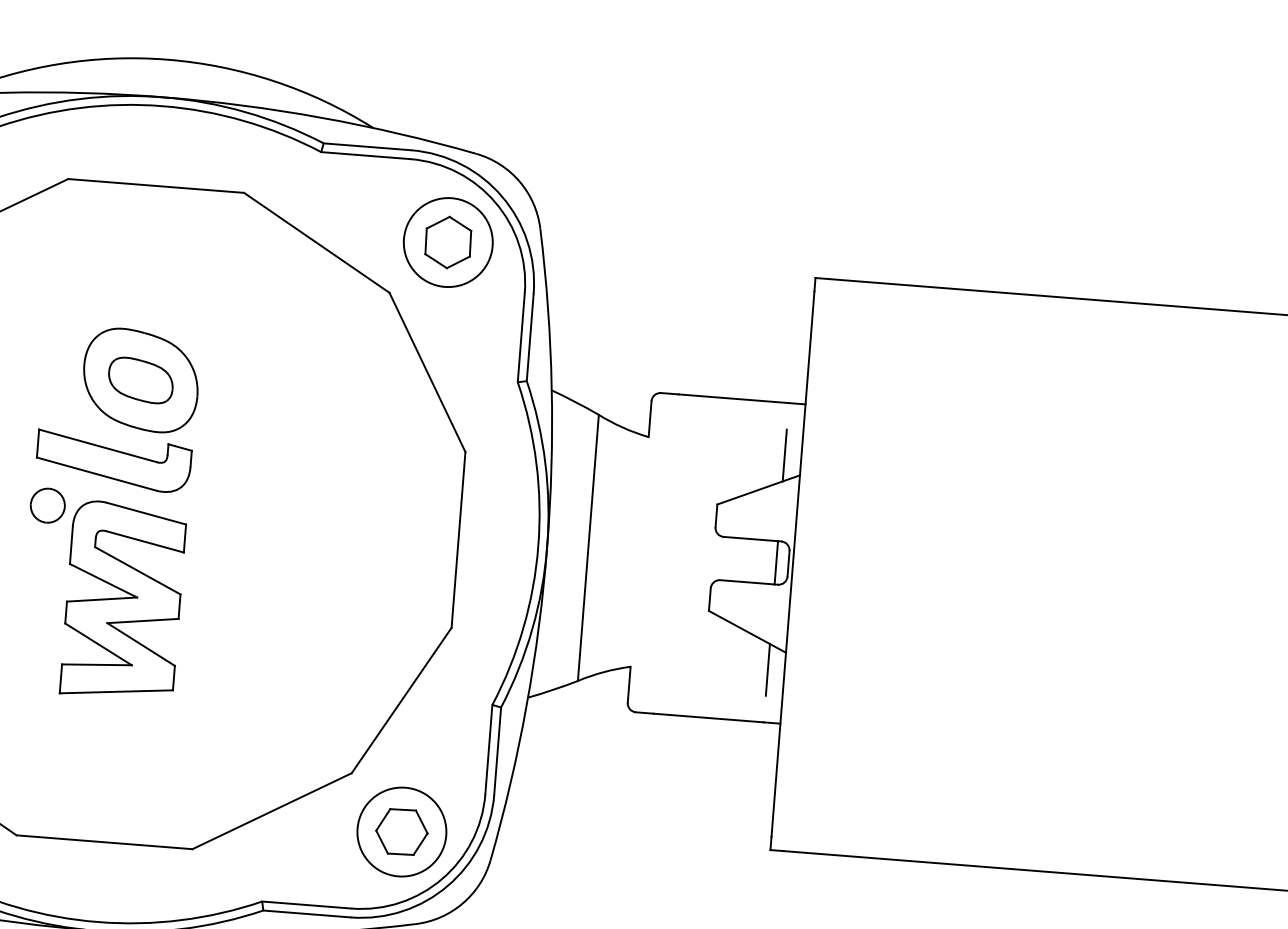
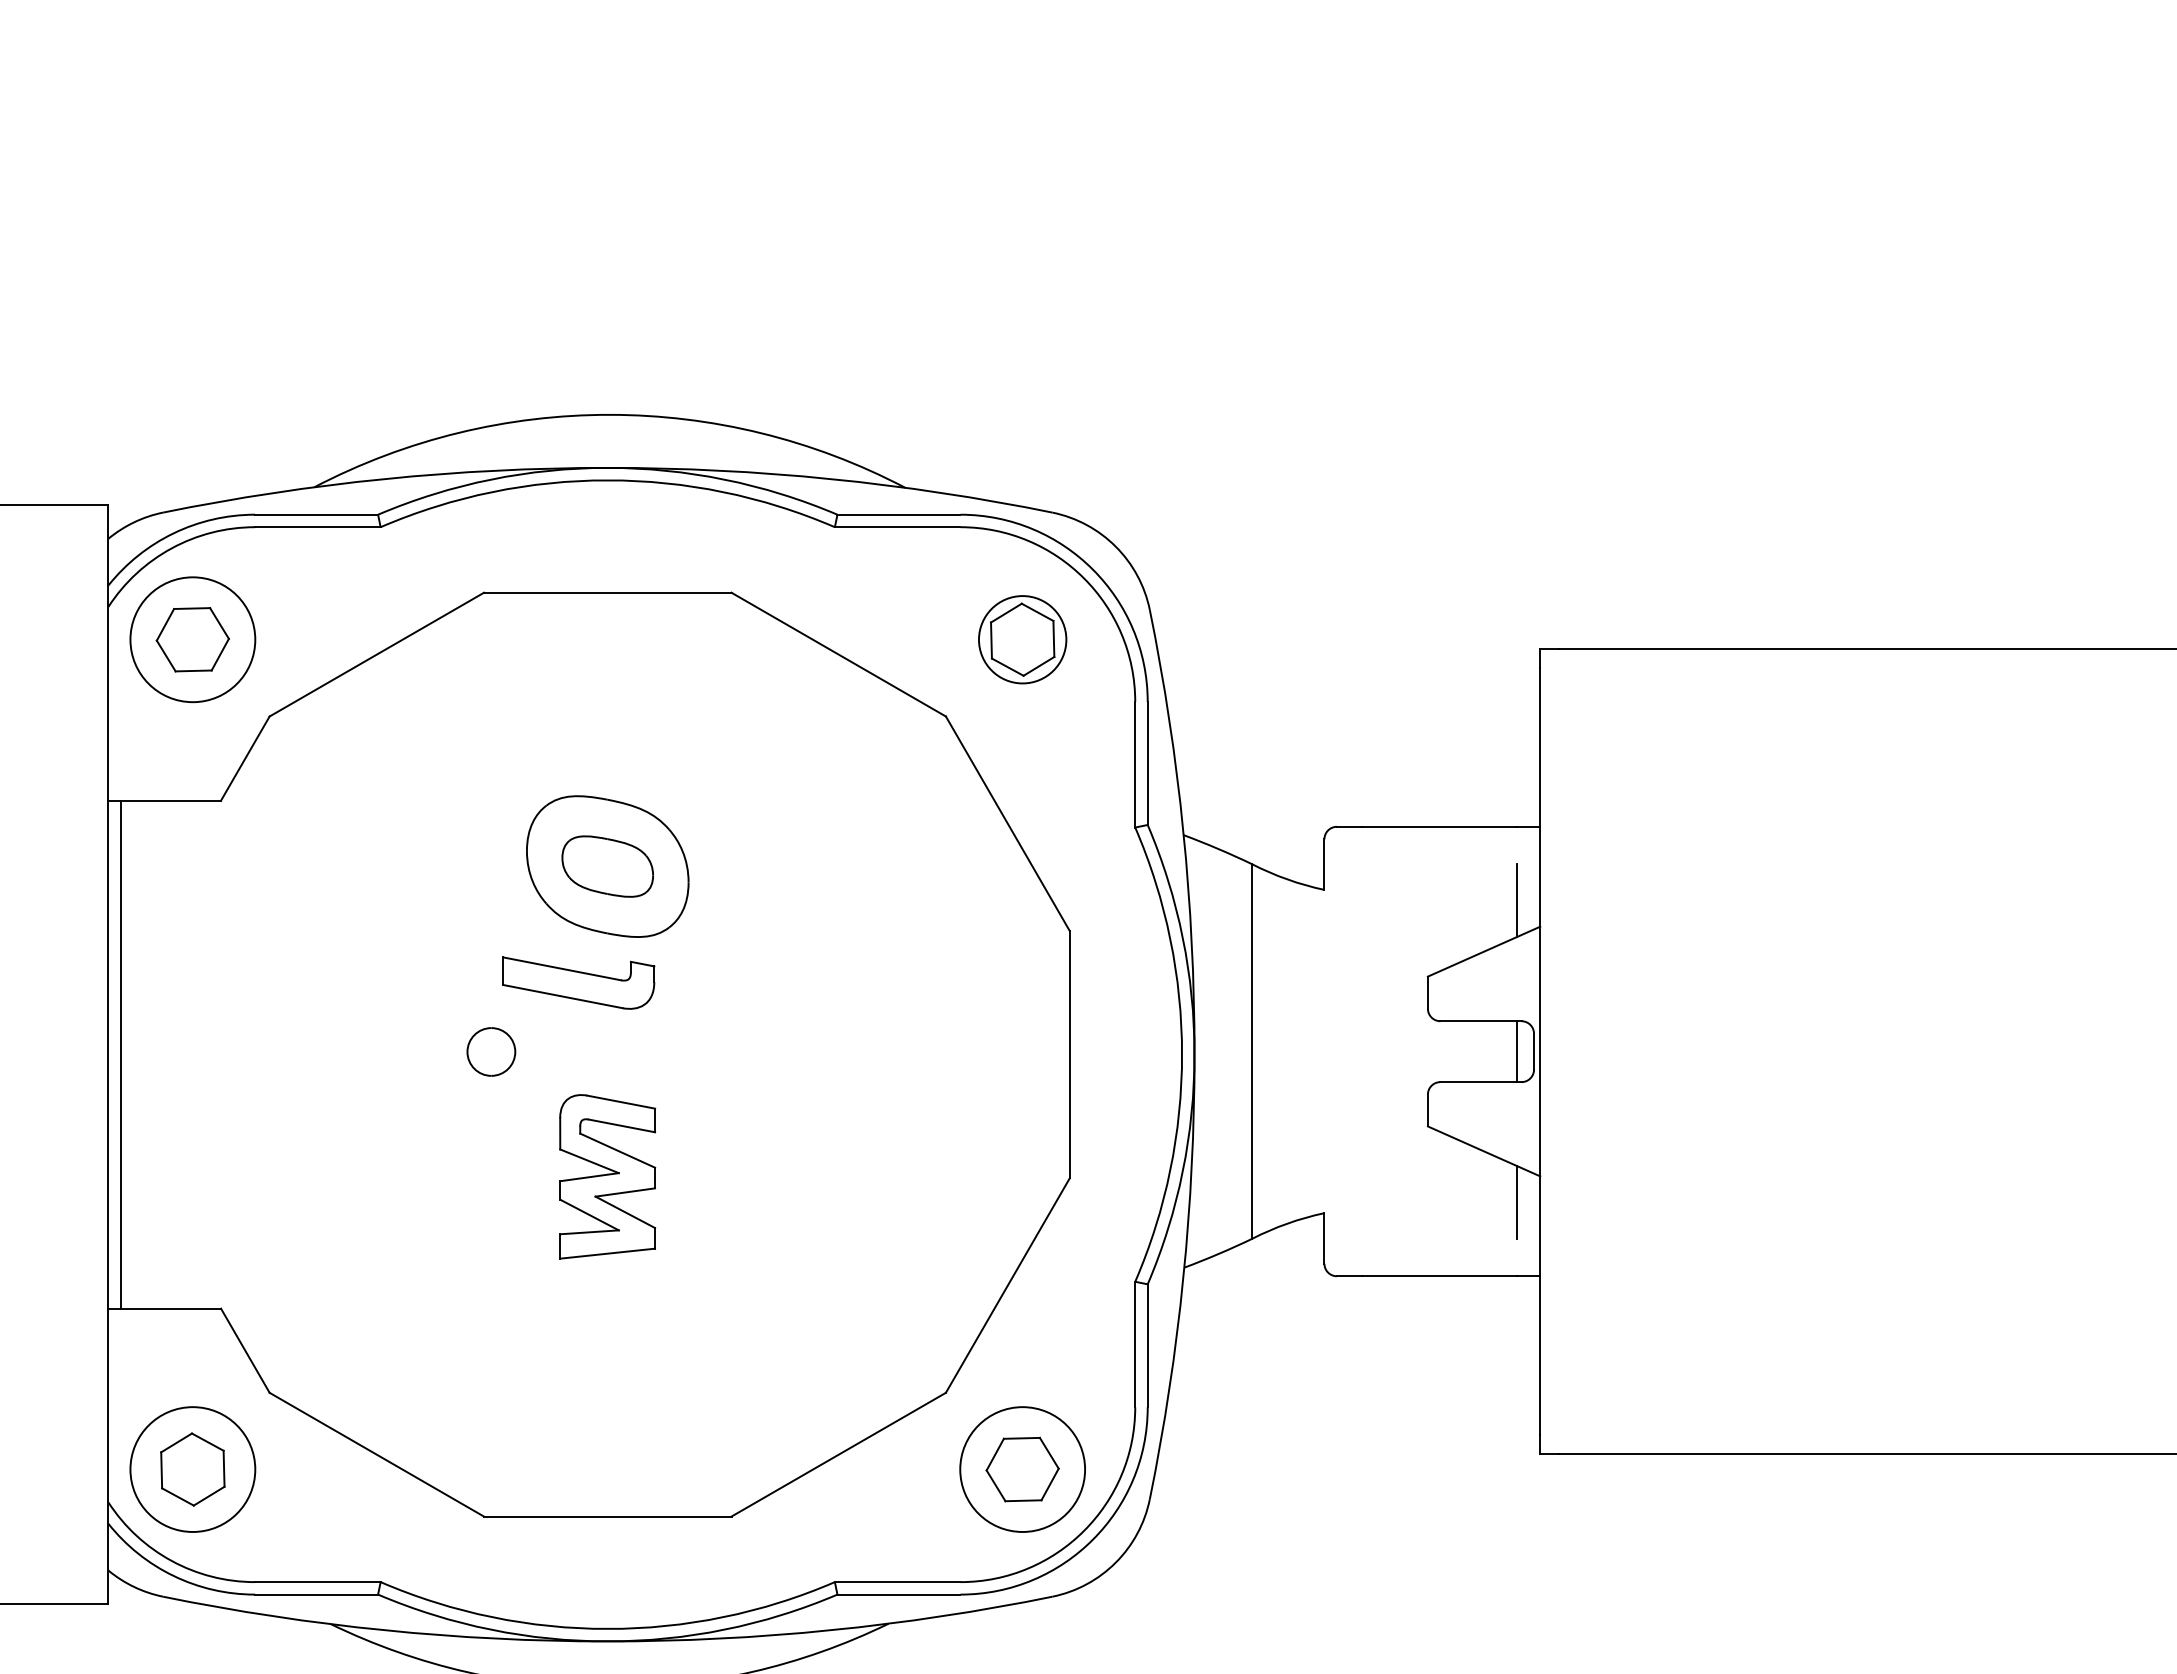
circle: (448, 242) -> (1022, 639), size x0.7
part: (113, 461) -> (578, 982), size x0.7
part: (123, 600) -> (607, 1176), size x0.6

